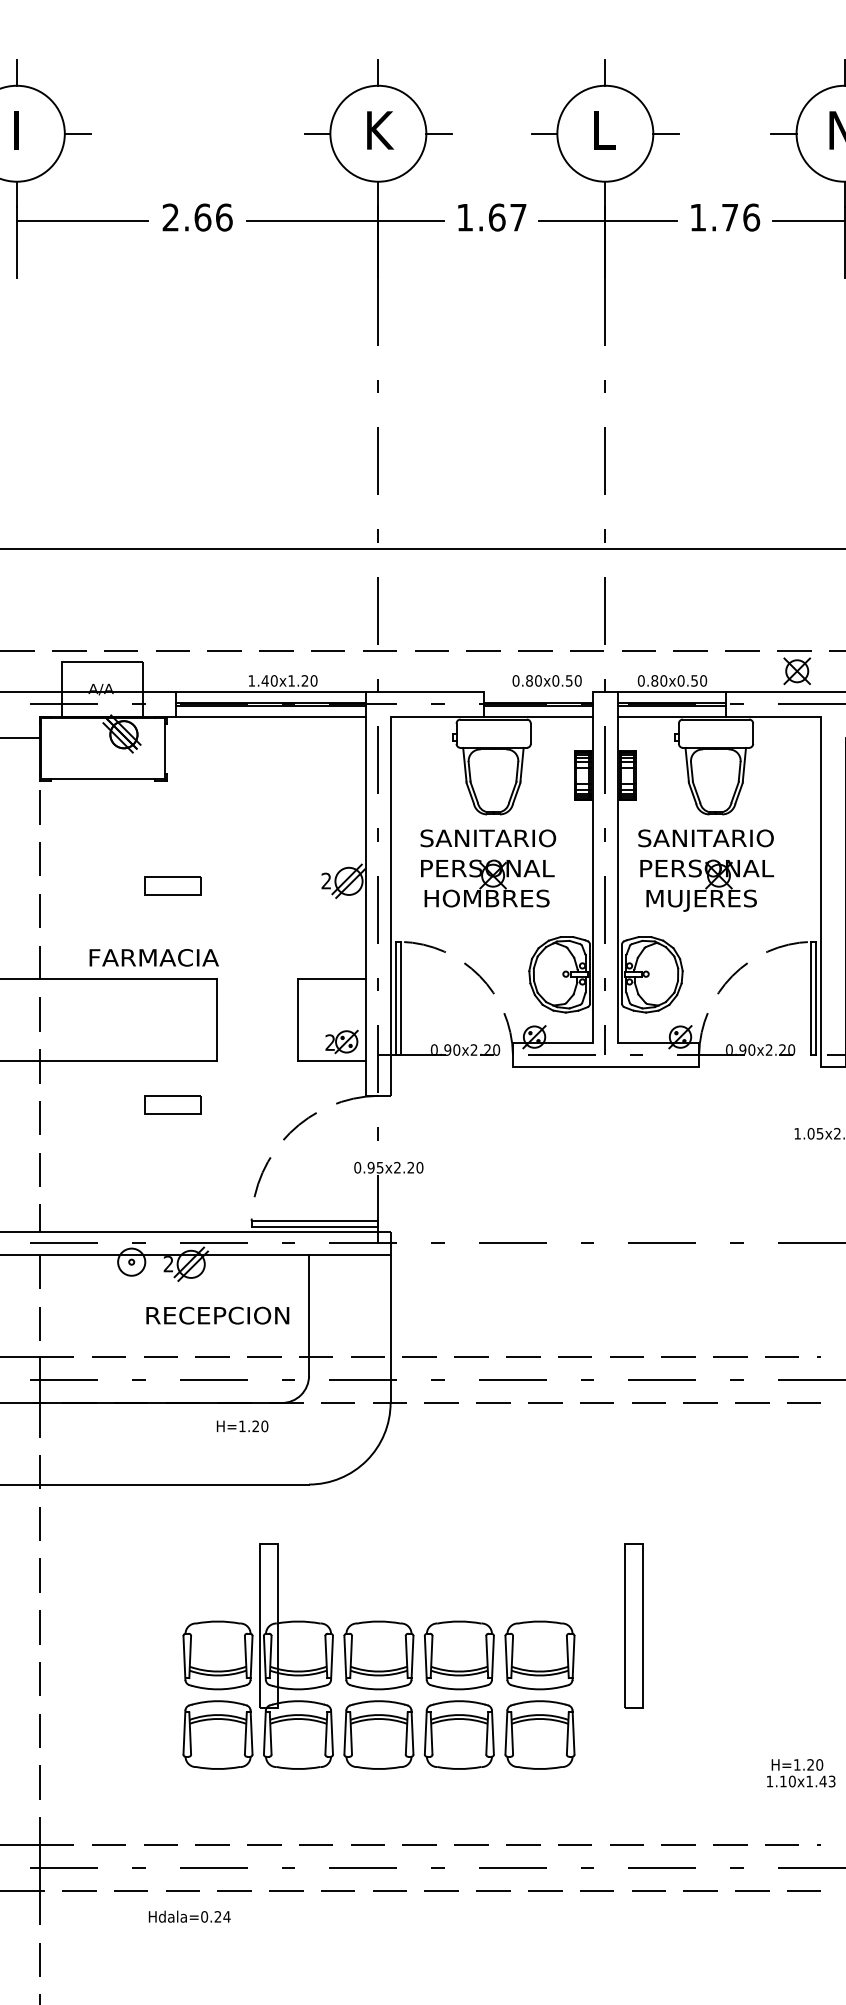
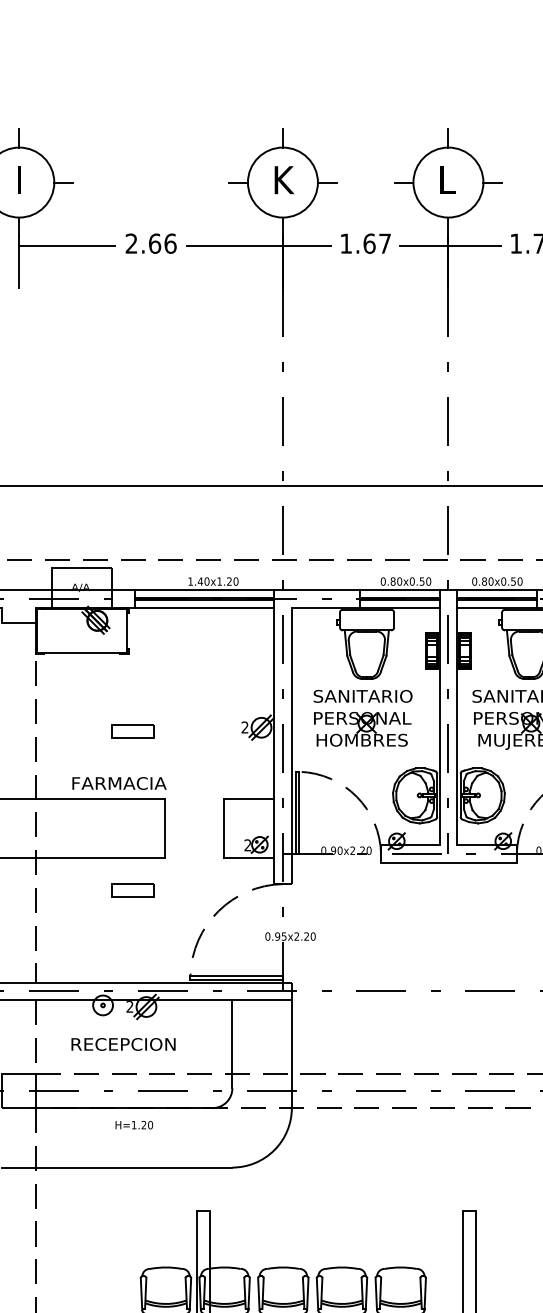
line: (538, 692) -> (399, 590), added
text: (217, 1315) -> (123, 1044), moved
text: (242, 1426) -> (134, 1125), moved

